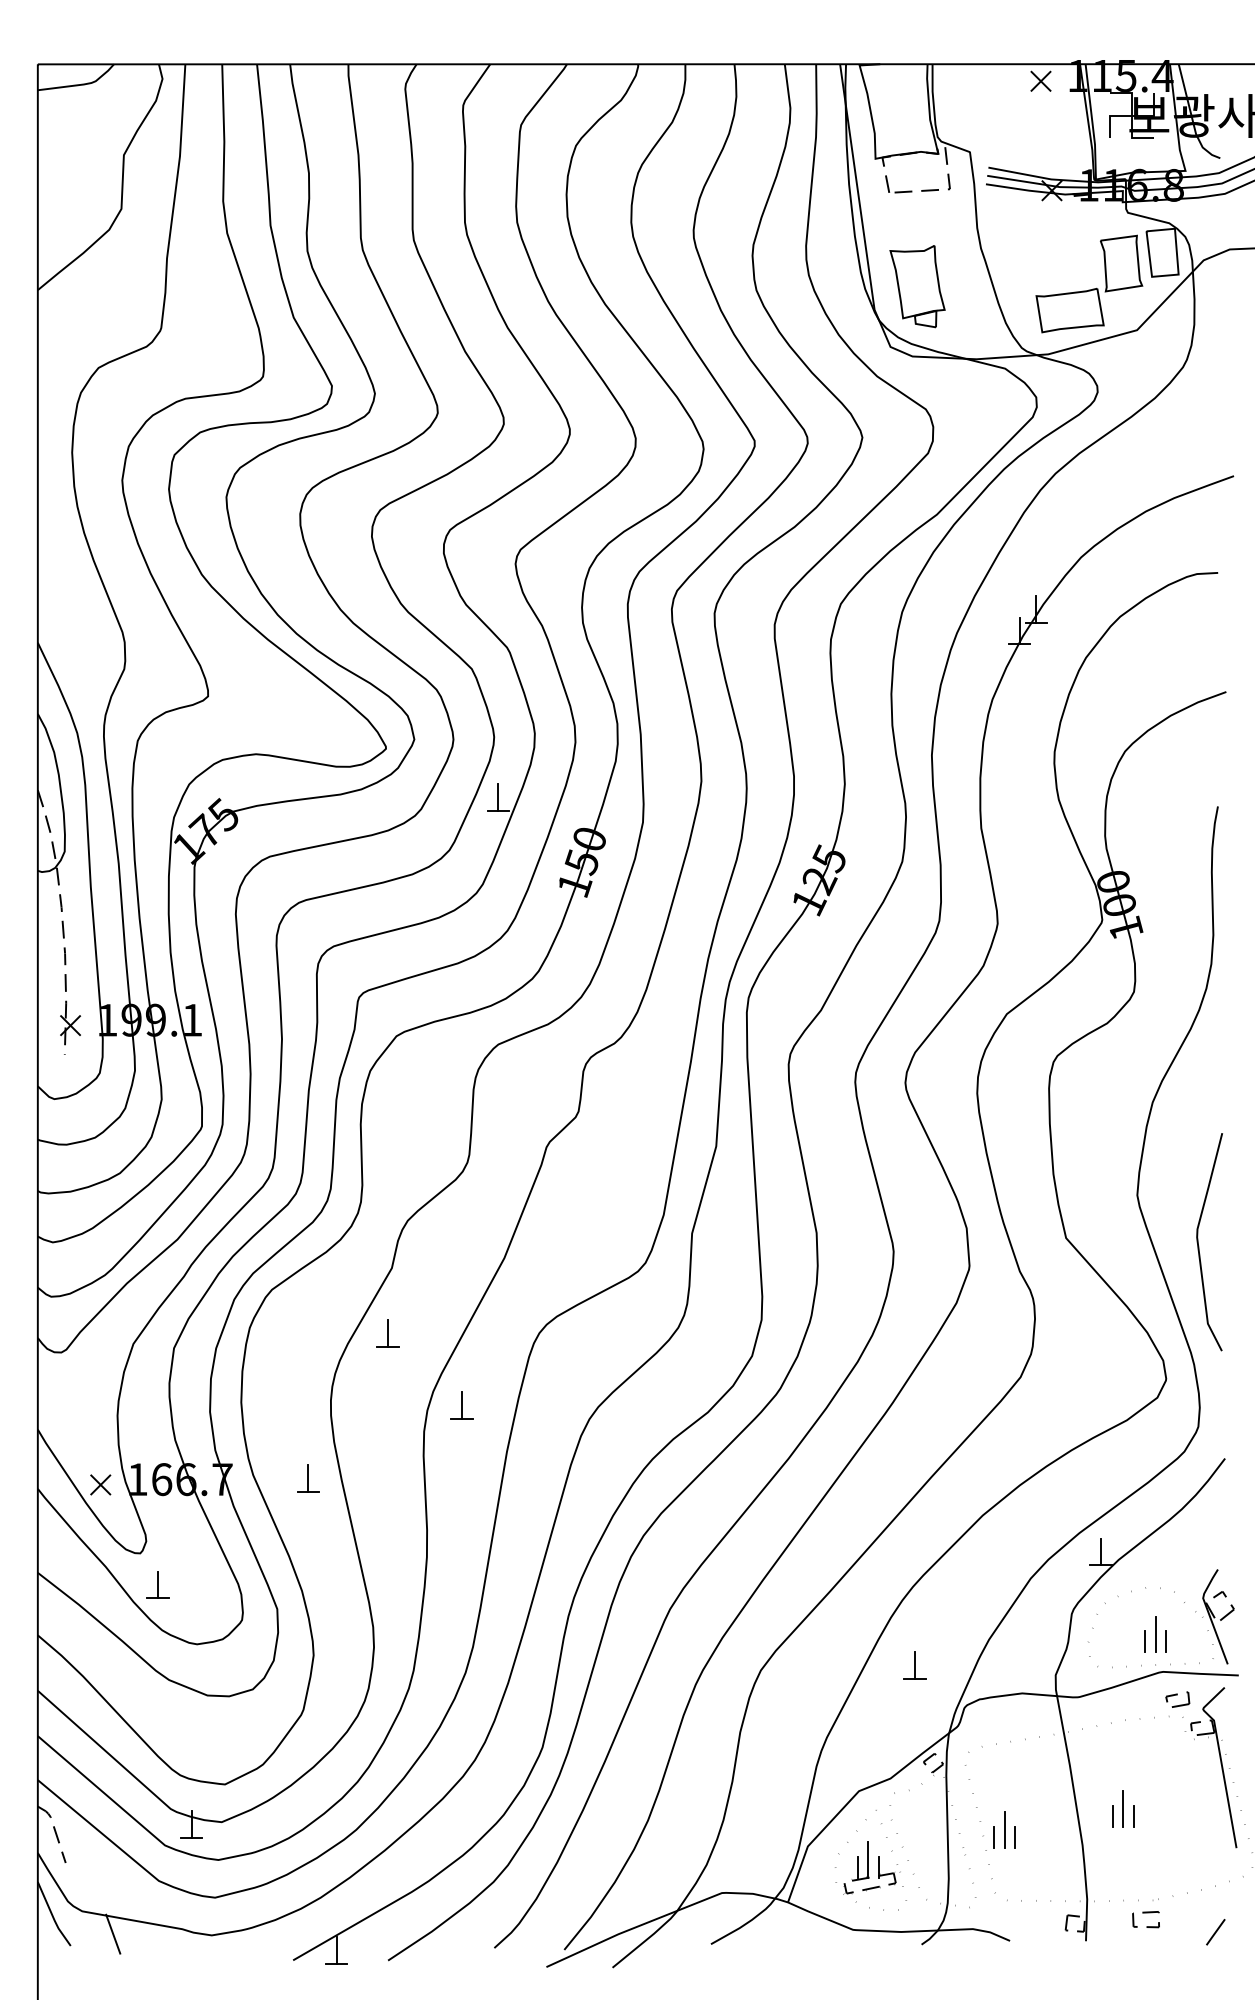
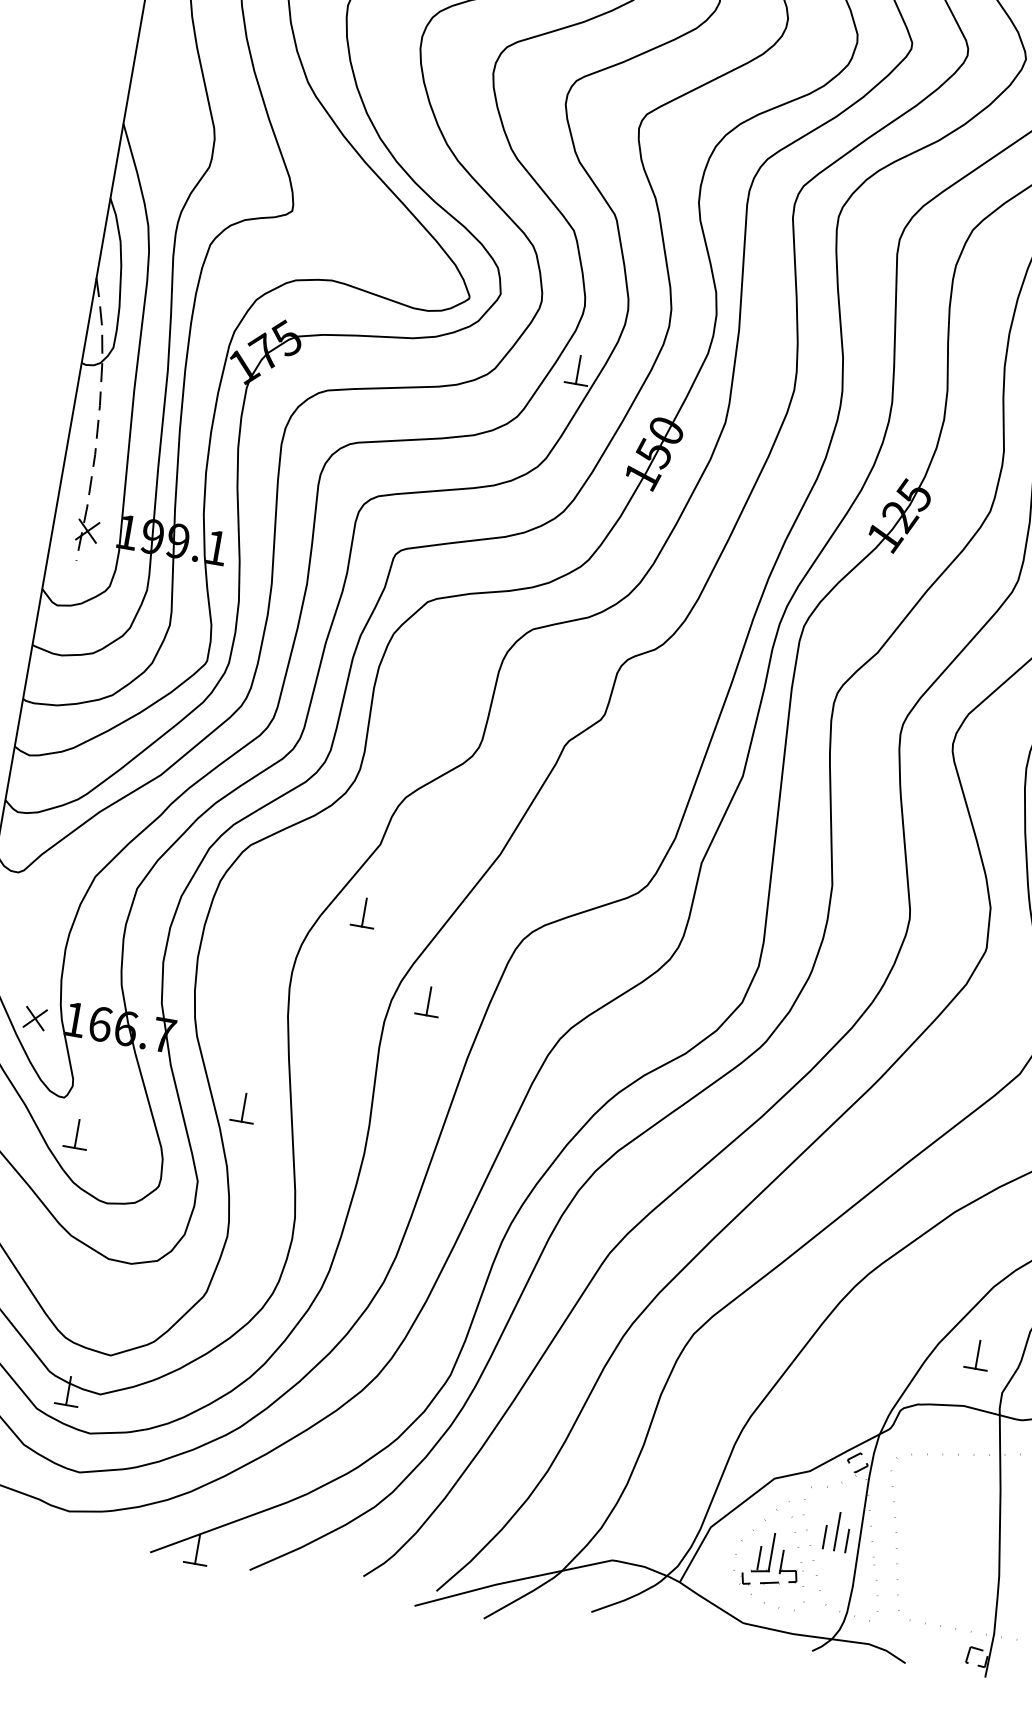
part: (308, 1478) -> (244, 1107), moved
part: (914, 1665) -> (977, 1354), moved
part: (1004, 1829) -> (837, 1531), moved

